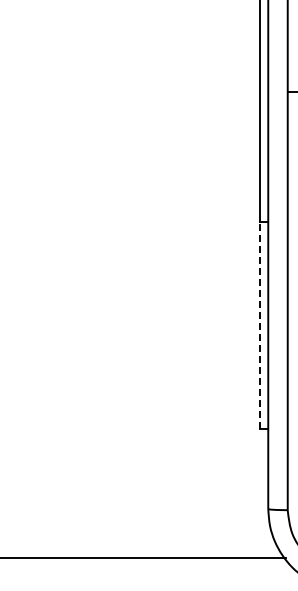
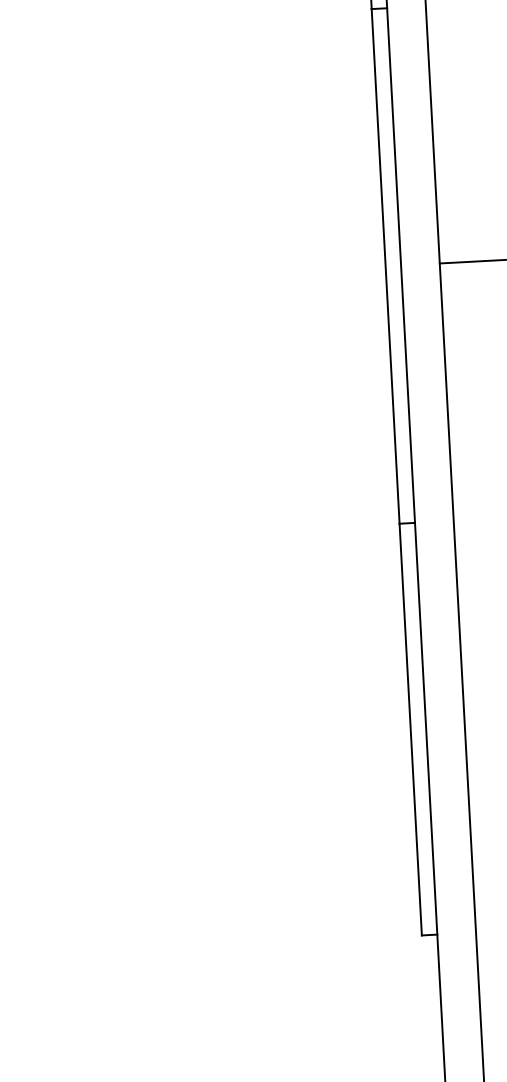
line: (260, 325) -> (410, 730), dashed -> solid

